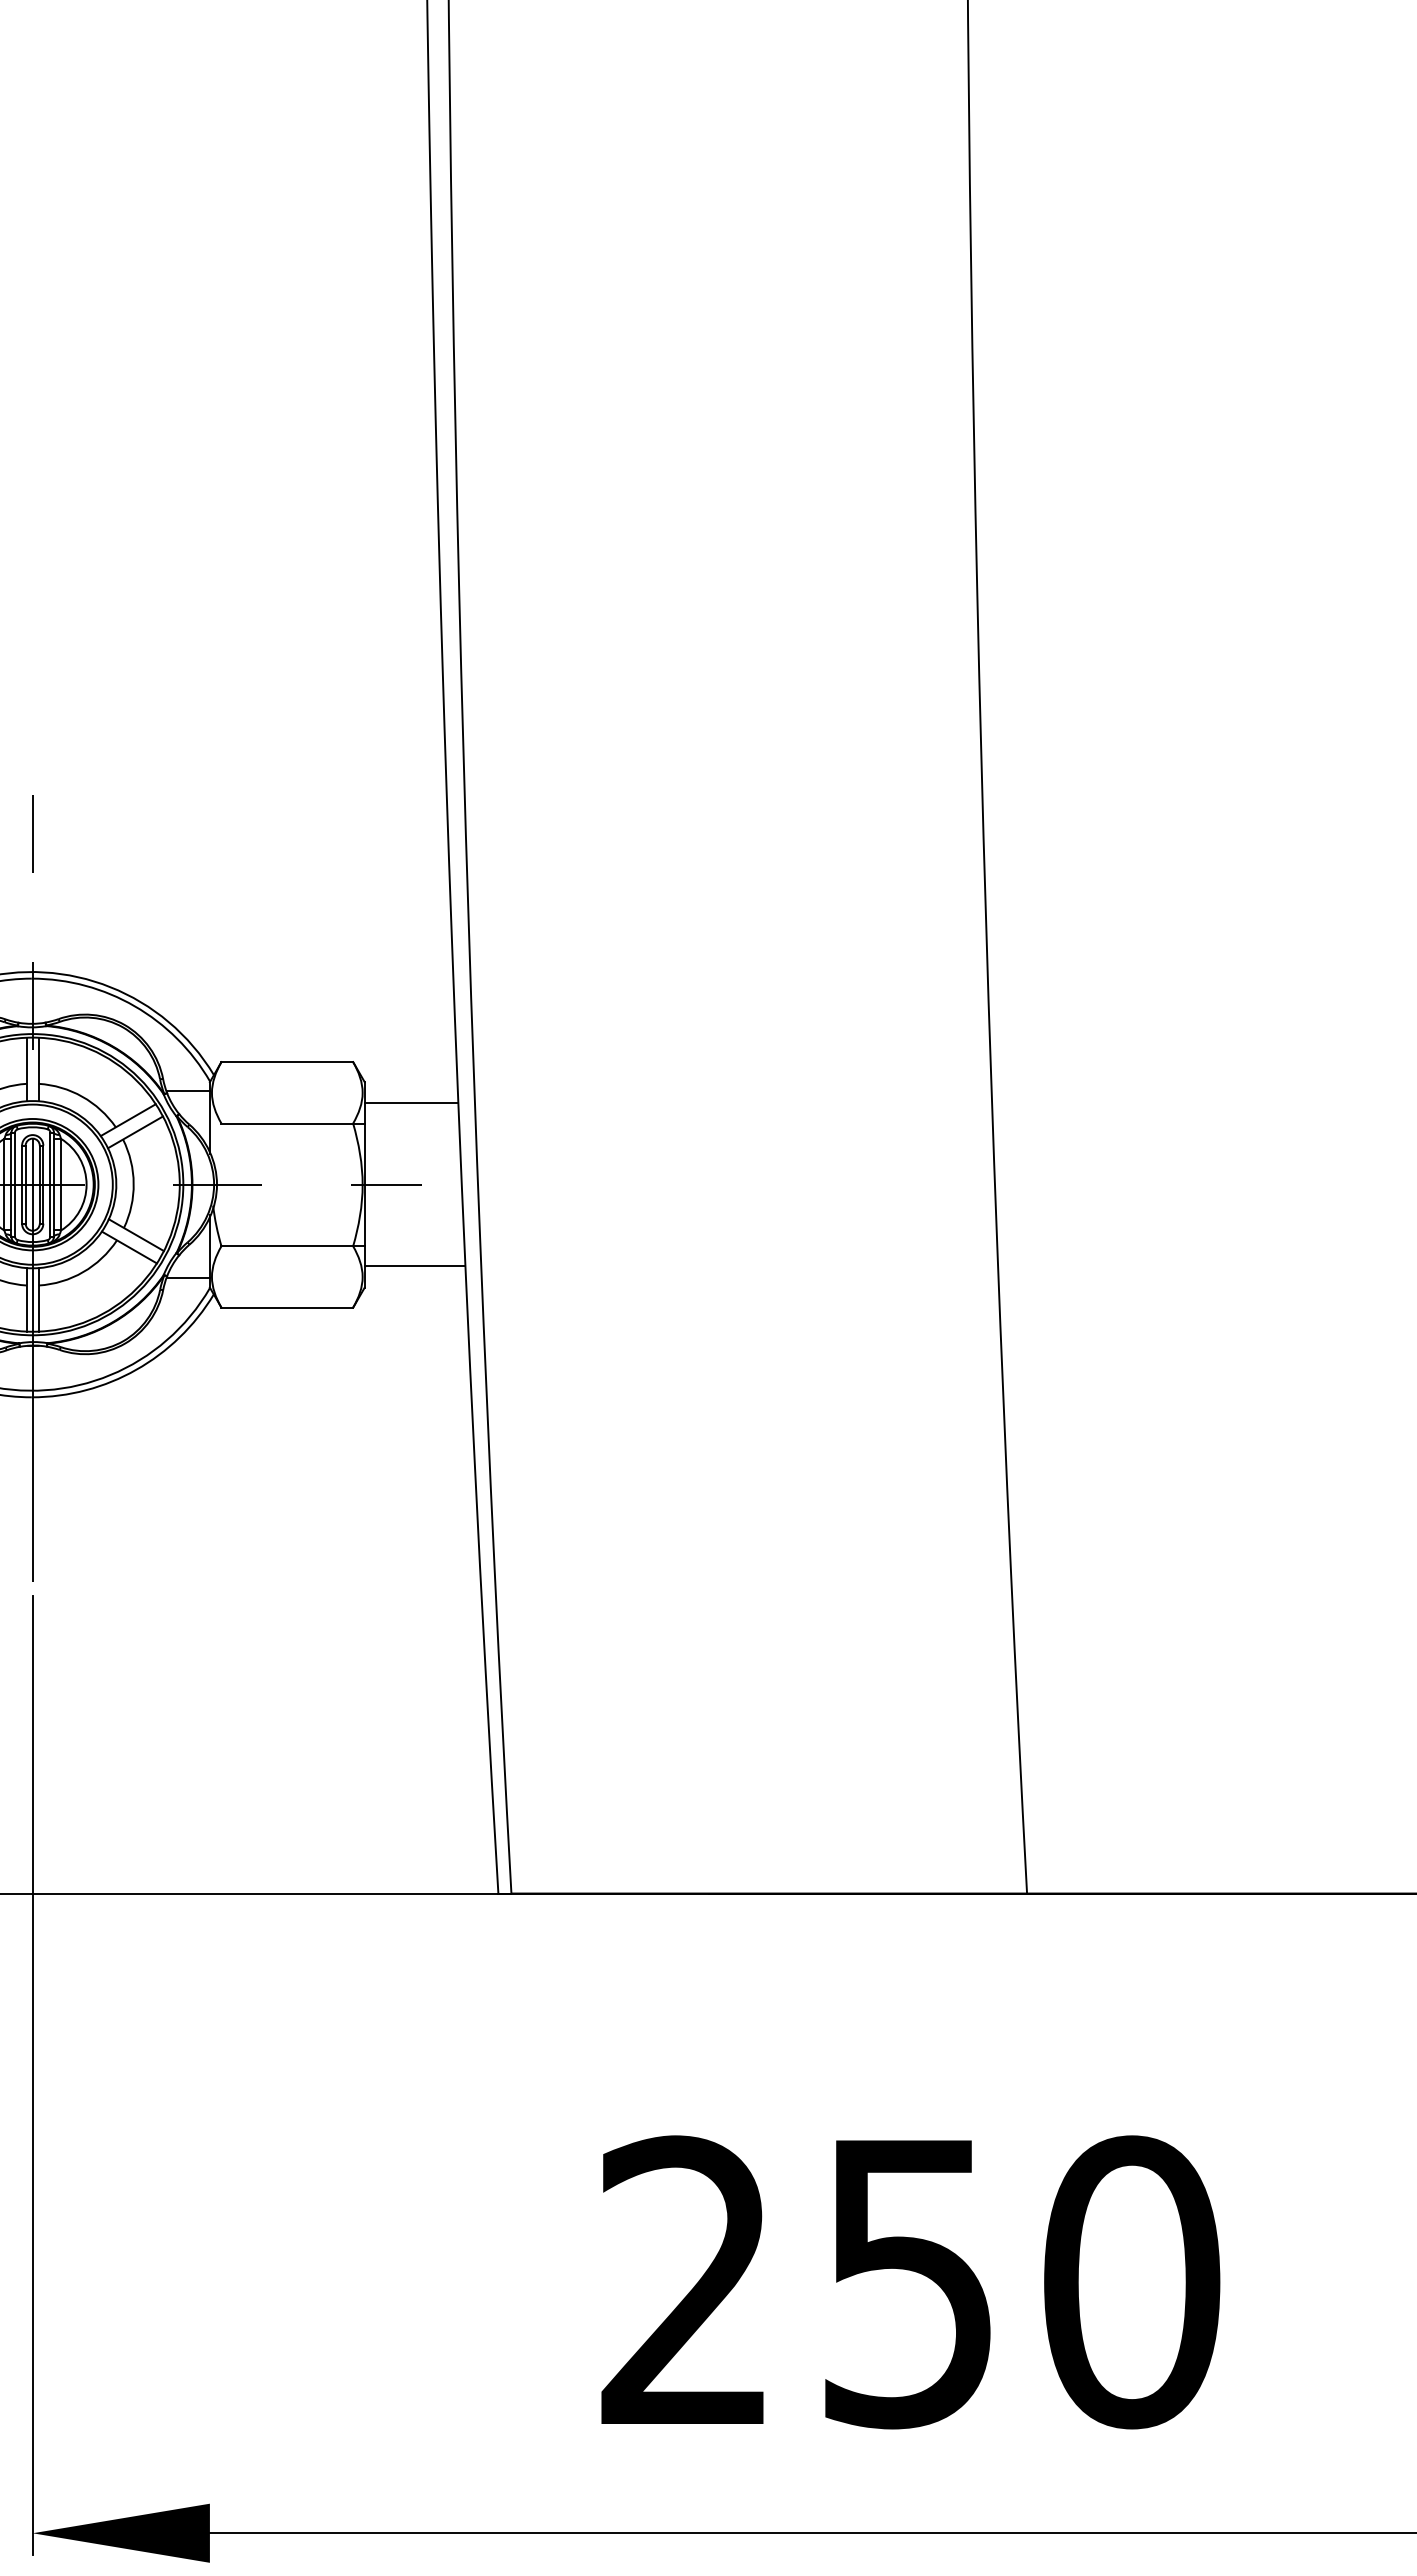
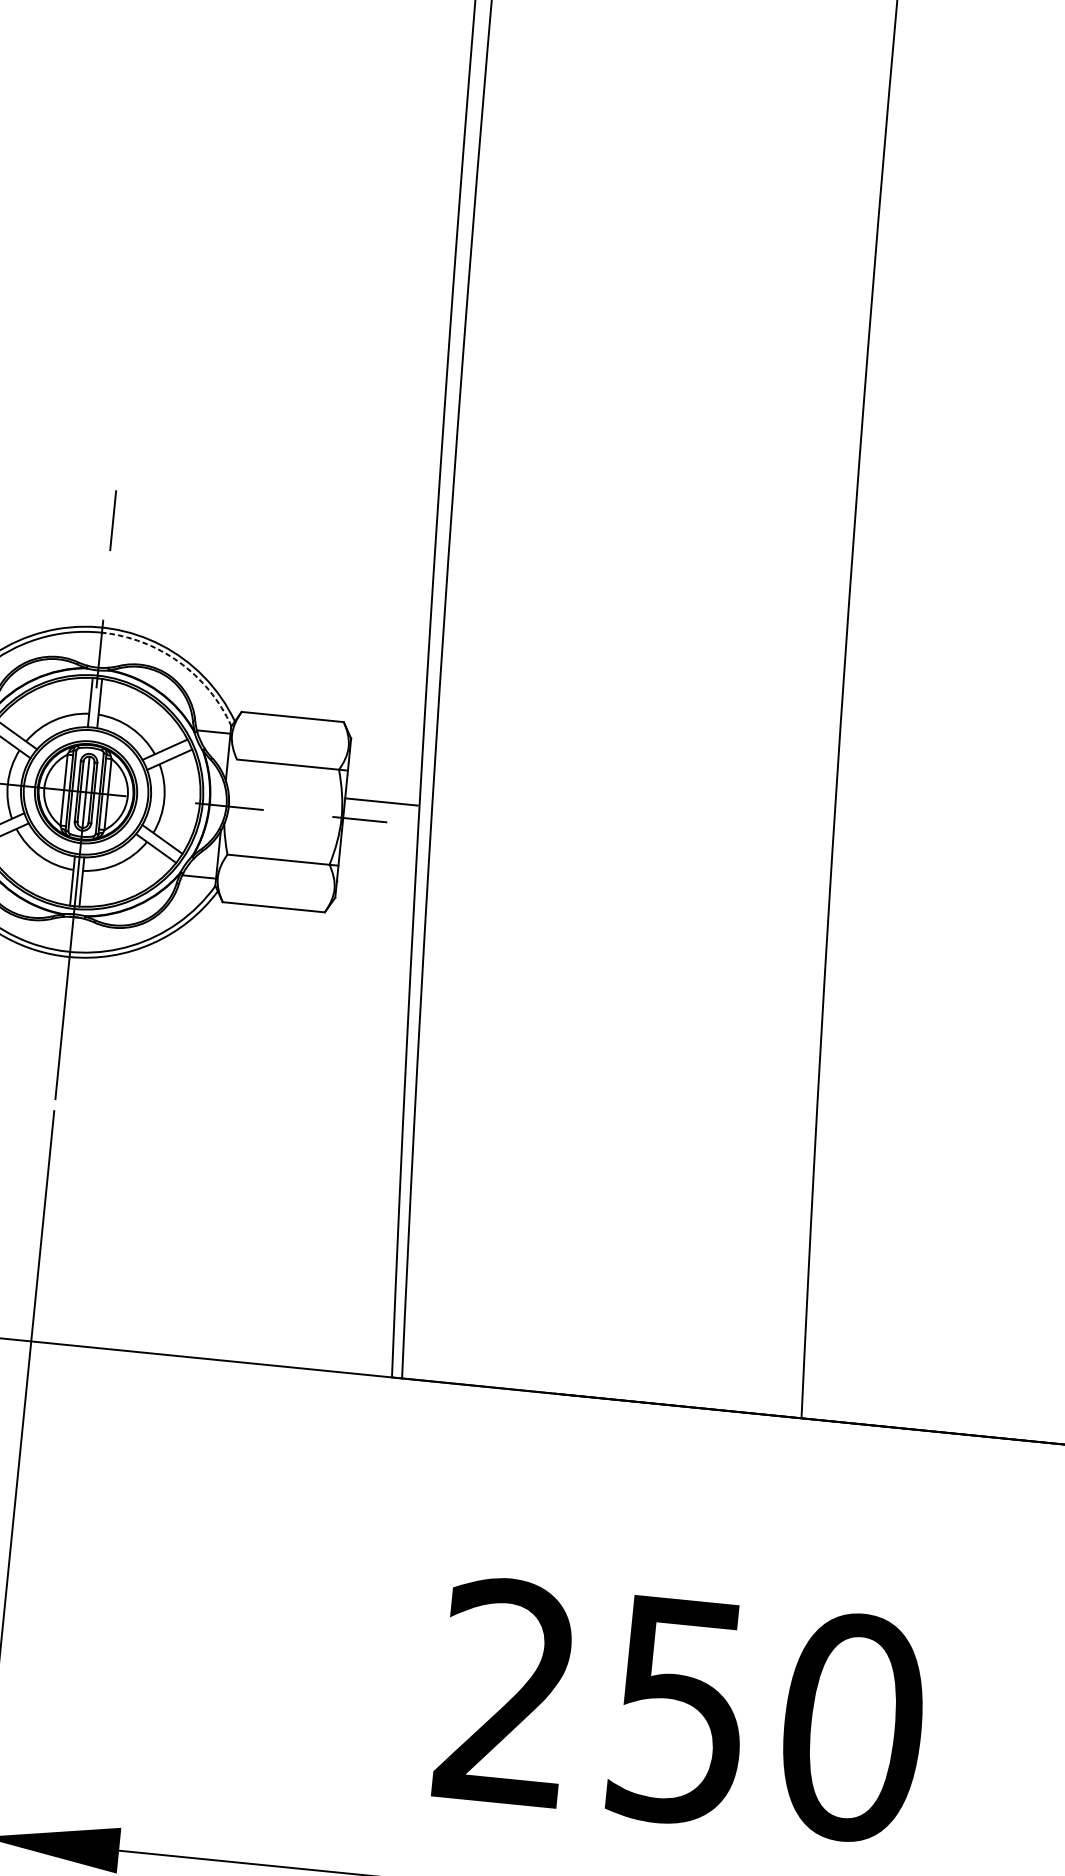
arc: (134, 1006) -> (178, 662), solid -> dashed
line: (411, 1103) -> (381, 802), moved
line: (414, 1266) -> (375, 885), removed

